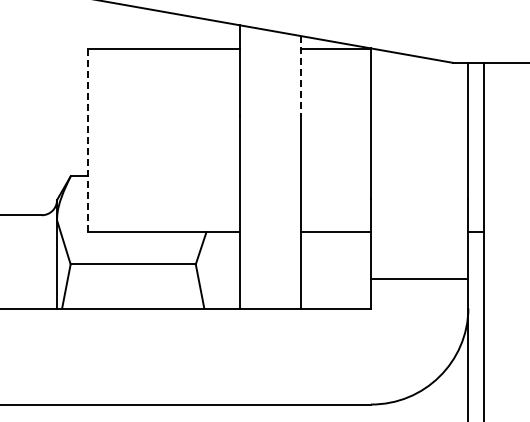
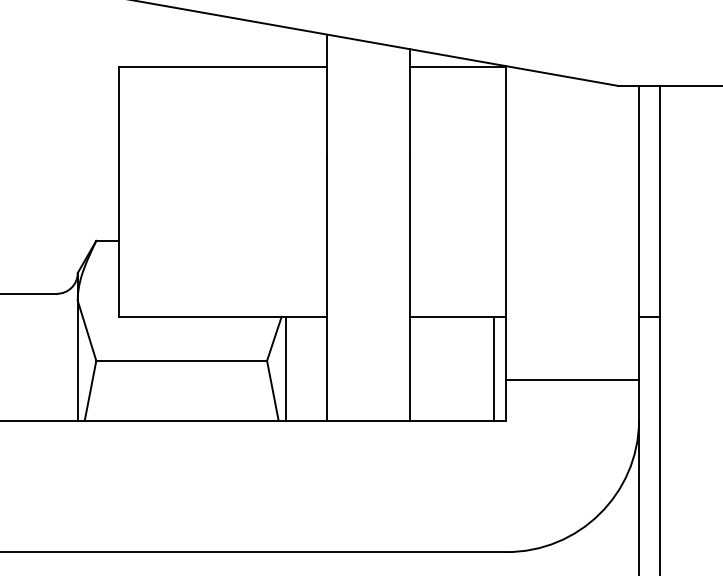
line: (300, 76) -> (409, 104), dashed -> solid
line: (87, 140) -> (119, 191), dashed -> solid
line: (209, 270) -> (285, 369), added
line: (361, 270) -> (493, 369), added

